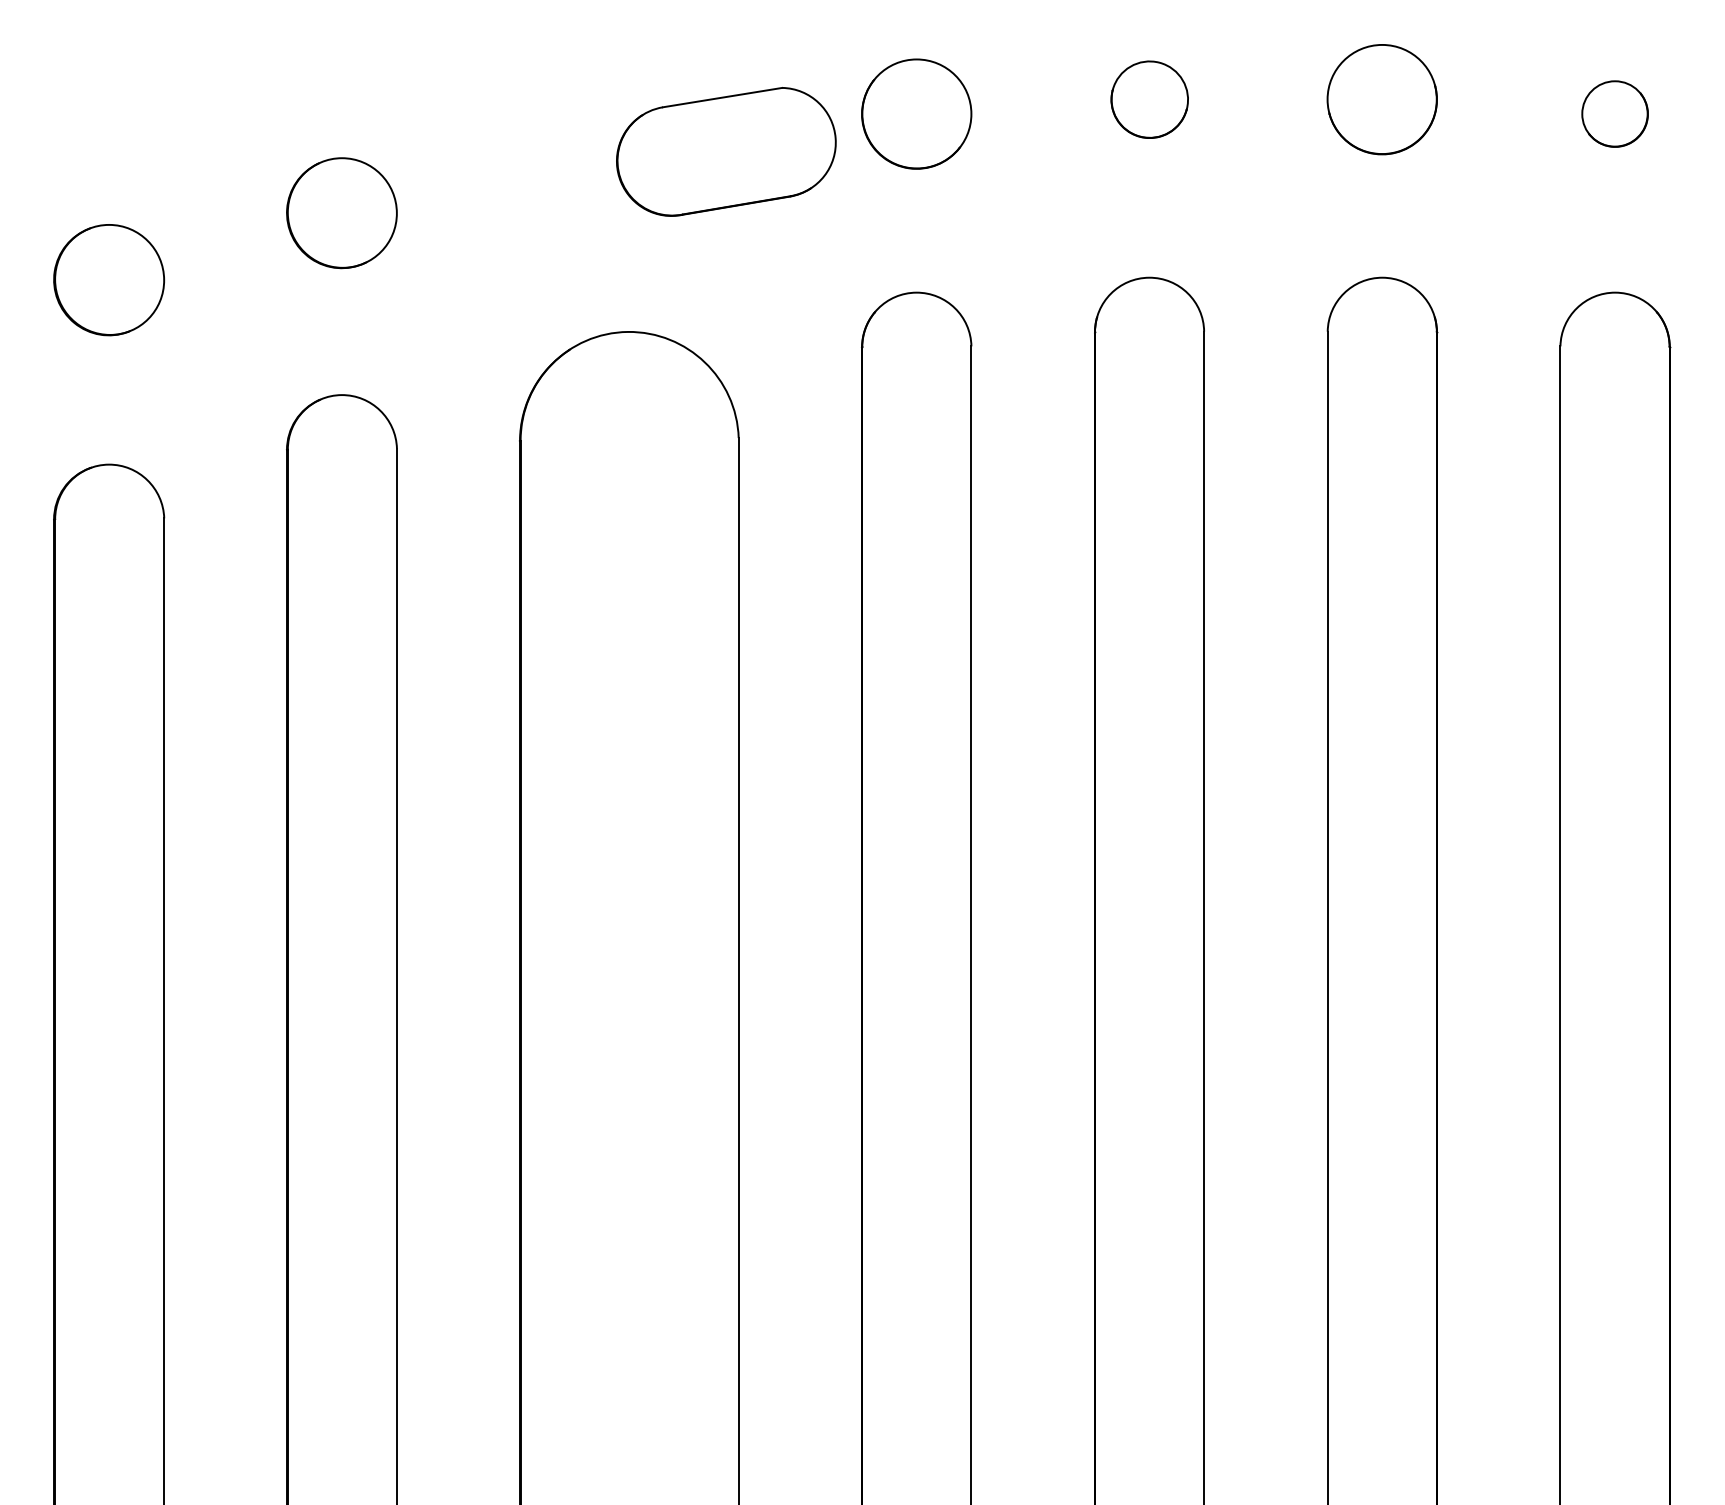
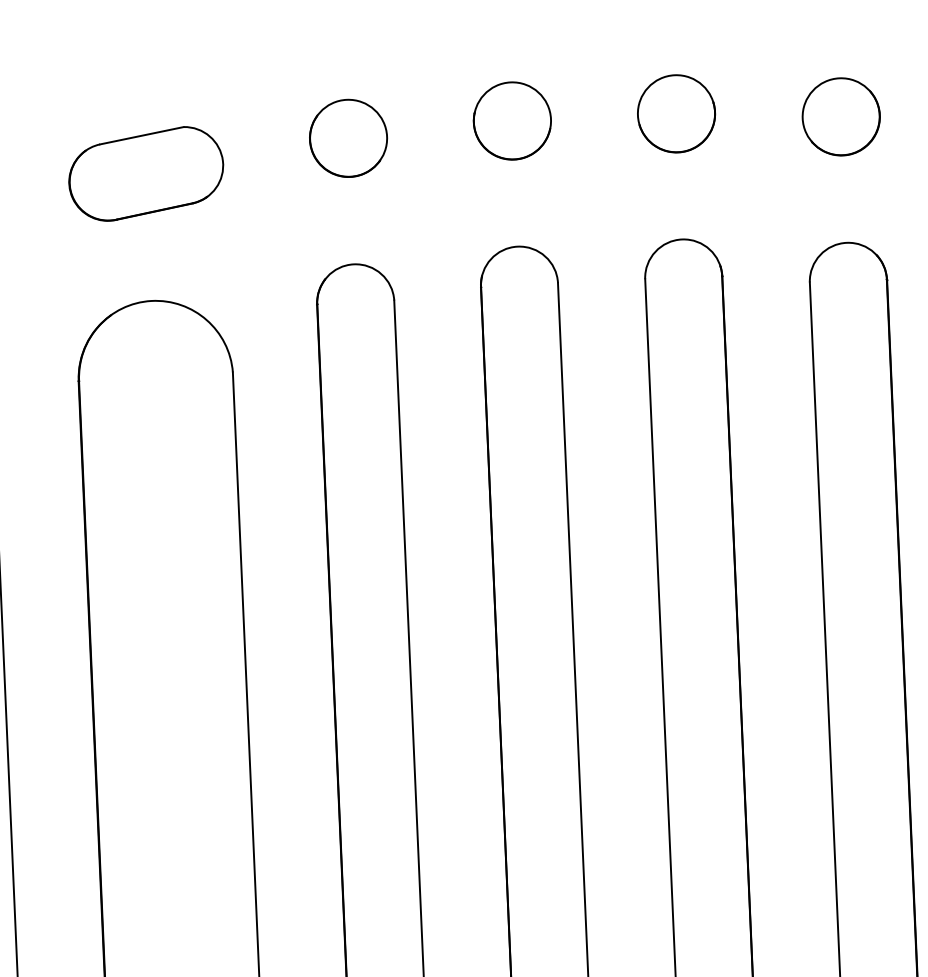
part: (1149, 99) -> (512, 120), size x1.43
part: (1614, 113) -> (840, 116), size x1.67
part: (726, 151) -> (146, 173), moved

